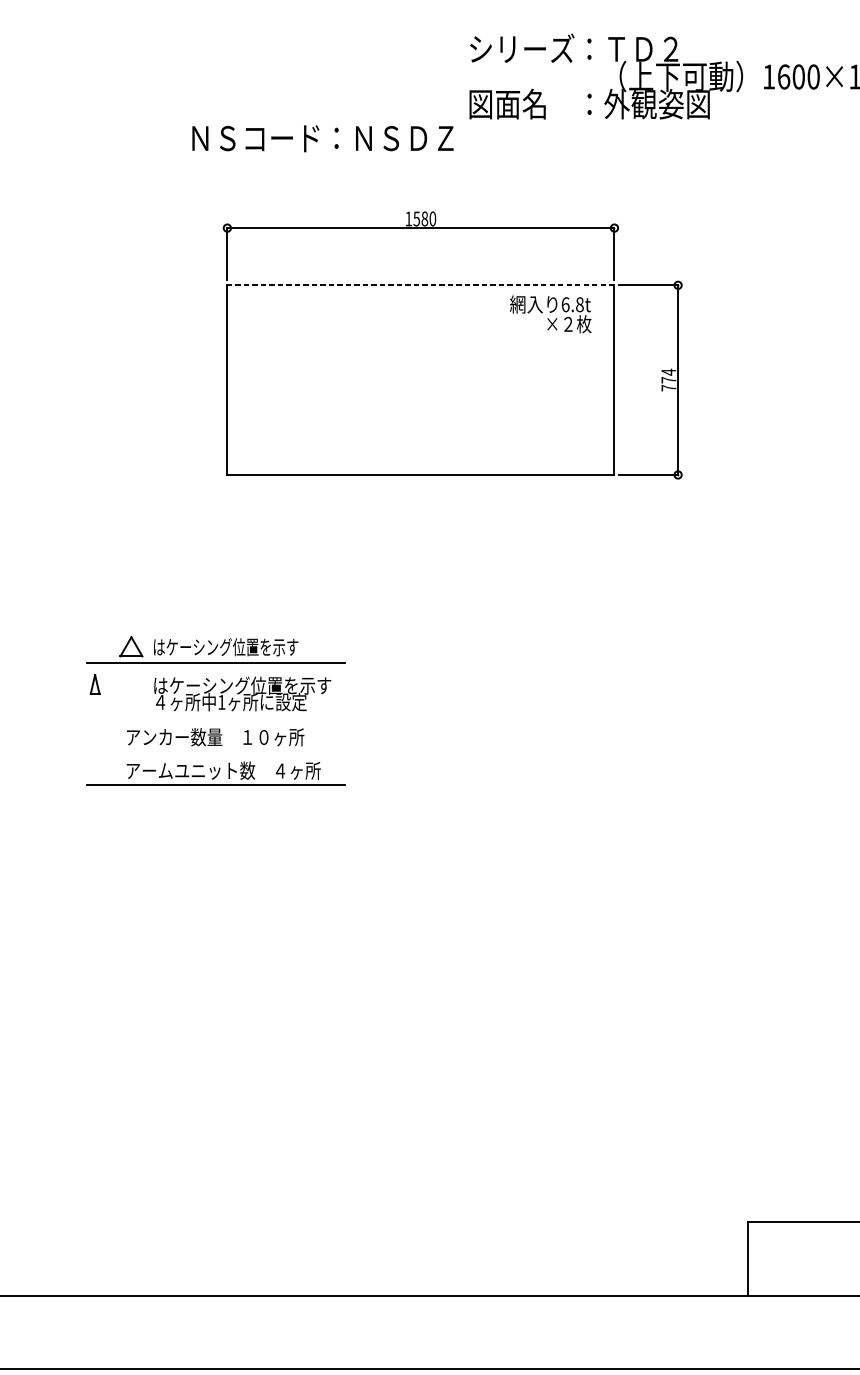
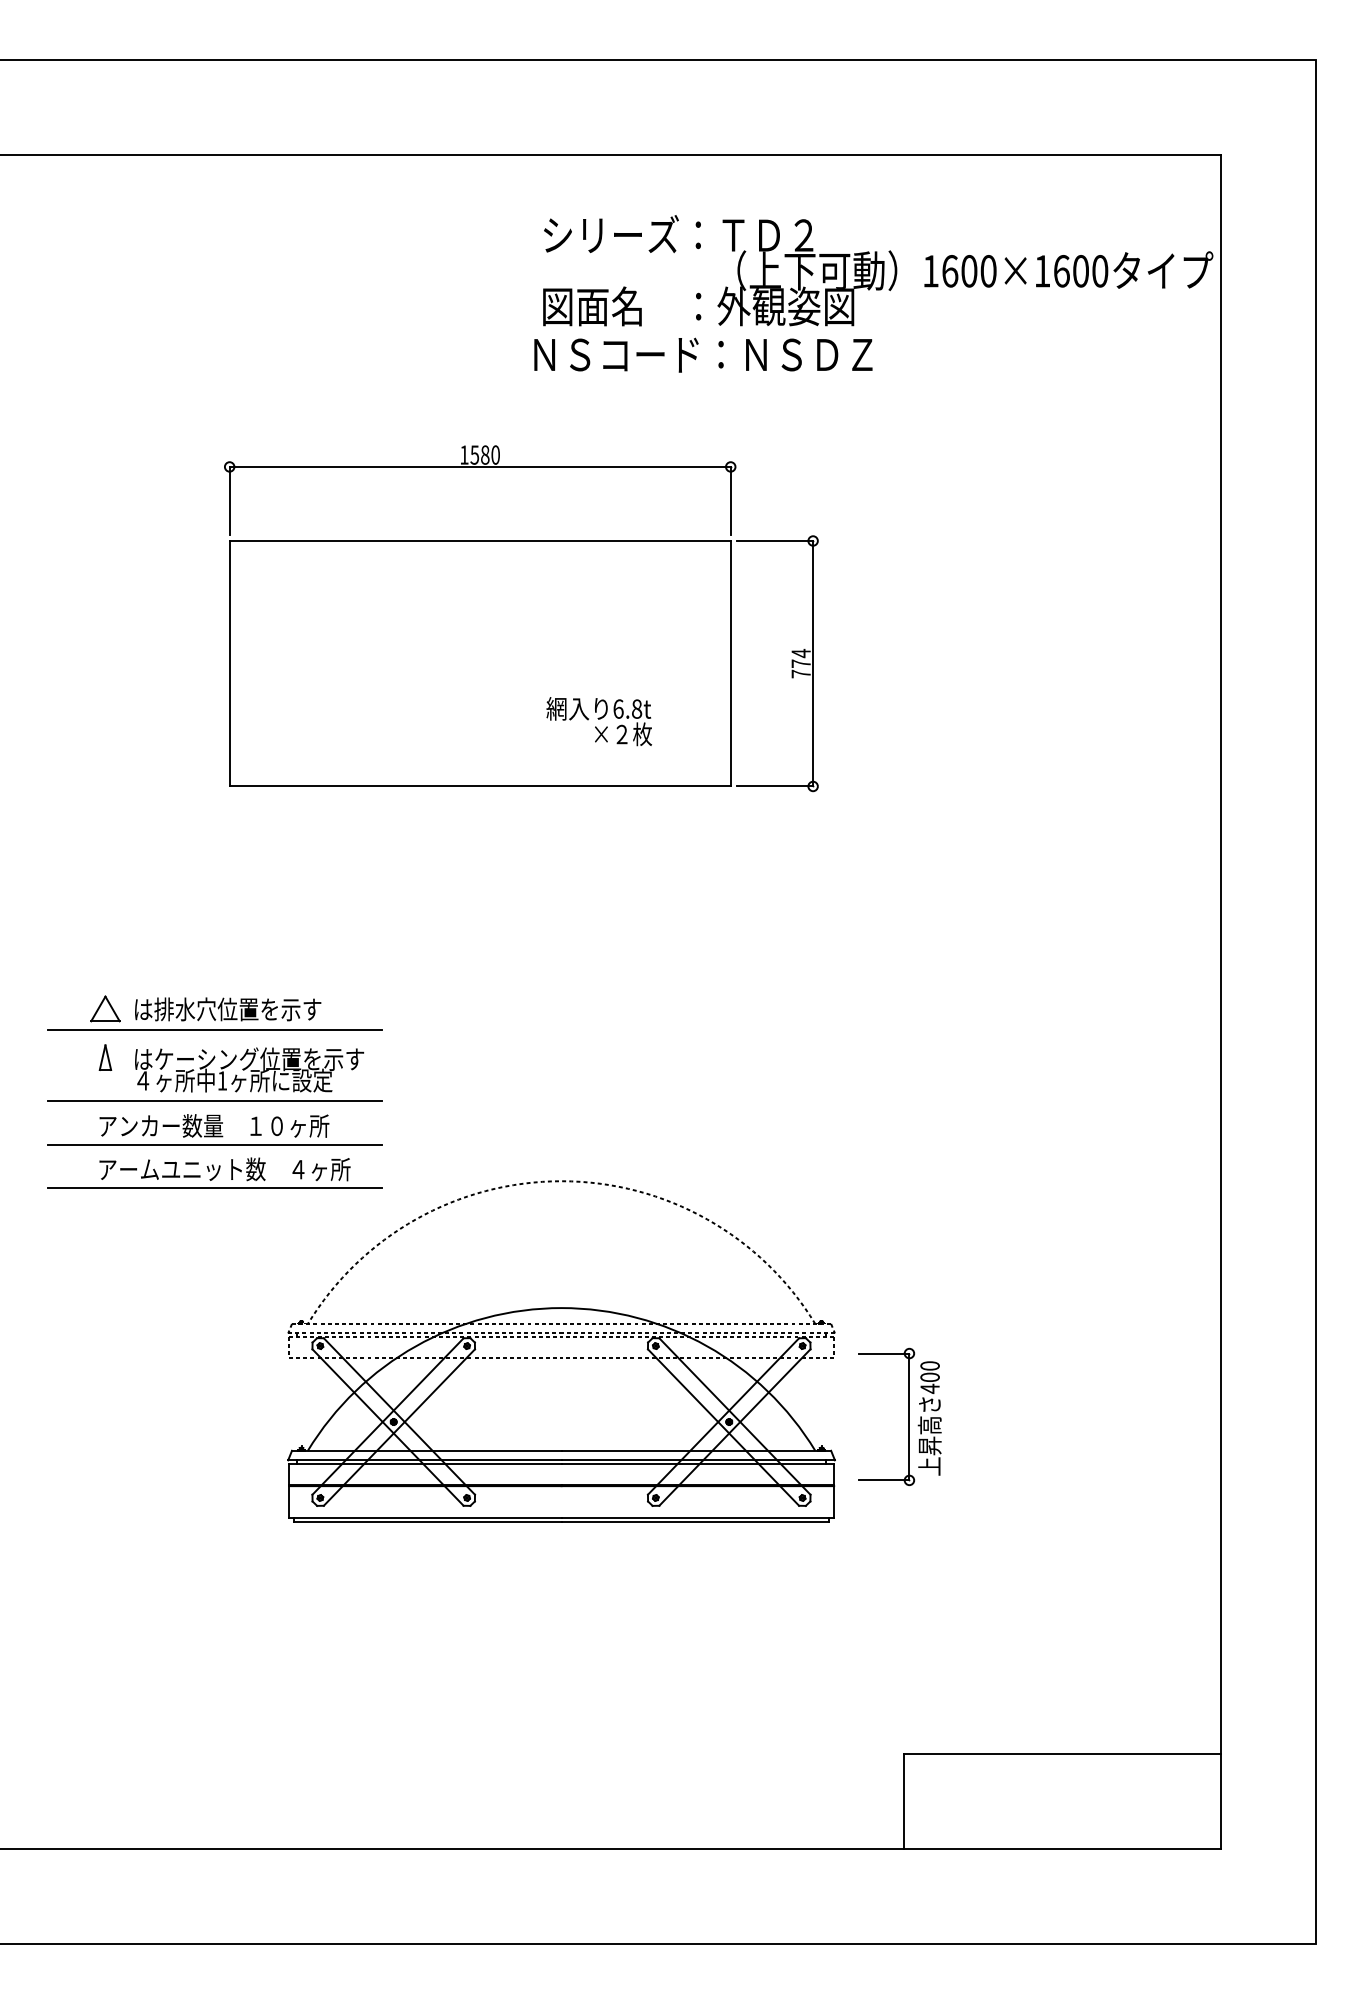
text: (323, 138) -> (703, 354), moved
line: (421, 285) -> (480, 541), dashed -> solid
text: (550, 314) -> (598, 721), moved
text: (225, 647) -> (227, 1009), はケーシング位置を示す -> は排水穴位置を示す
part: (95, 684) -> (105, 1057), moved
line: (216, 718) -> (215, 1101), added
line: (216, 751) -> (215, 1144), added
part: (483, 911) -> (561, 1351), added
part: (751, 961) -> (908, 1416), added

